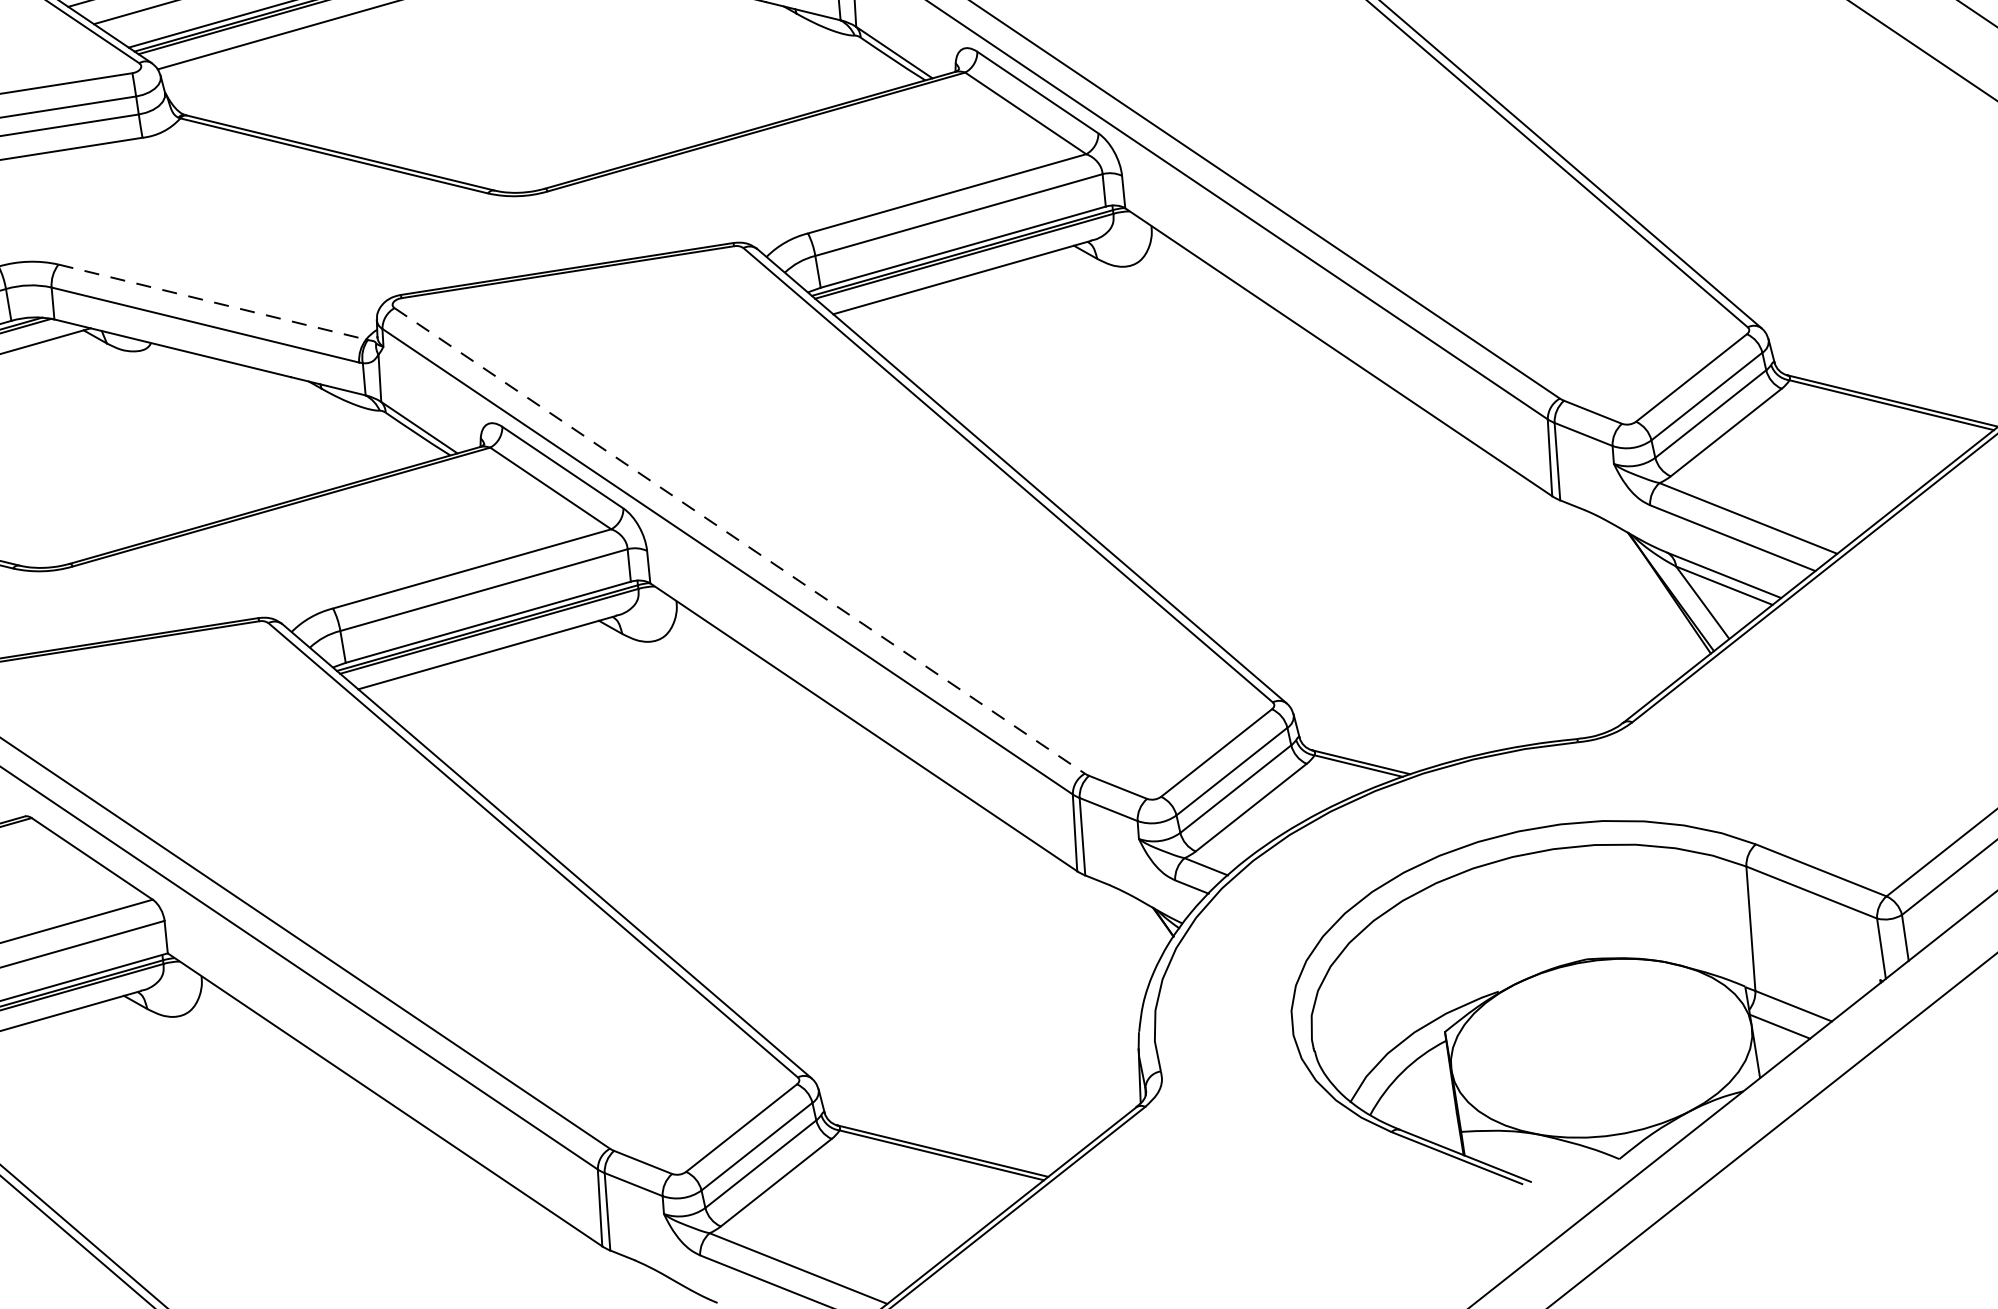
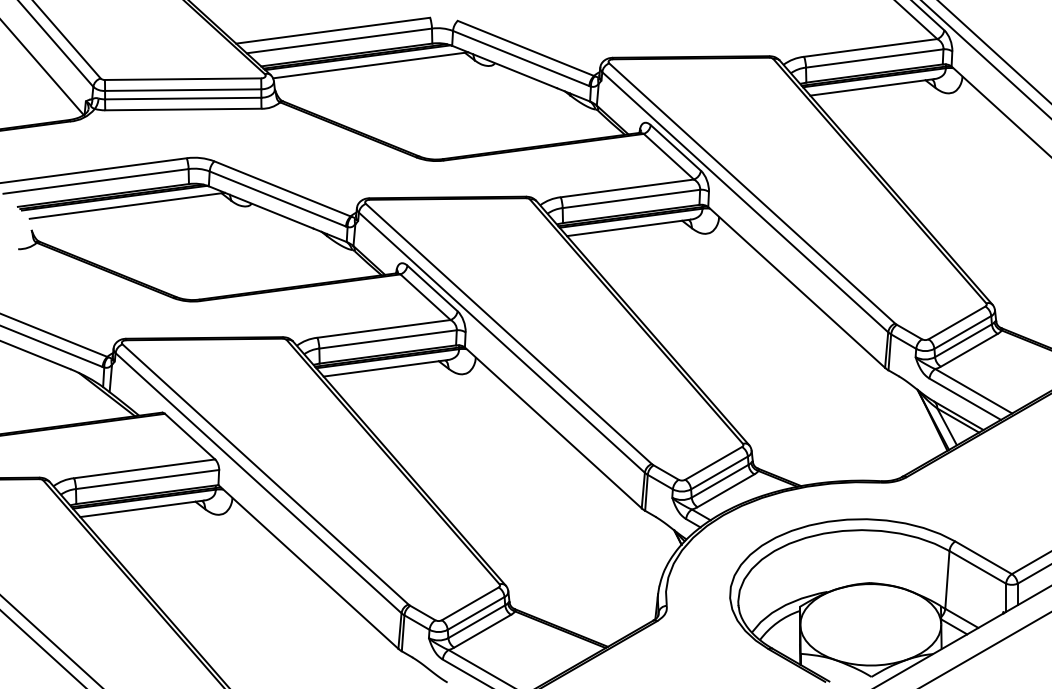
line: (214, 303) -> (283, 189), dashed -> solid
line: (741, 541) -> (509, 334), dashed -> solid

